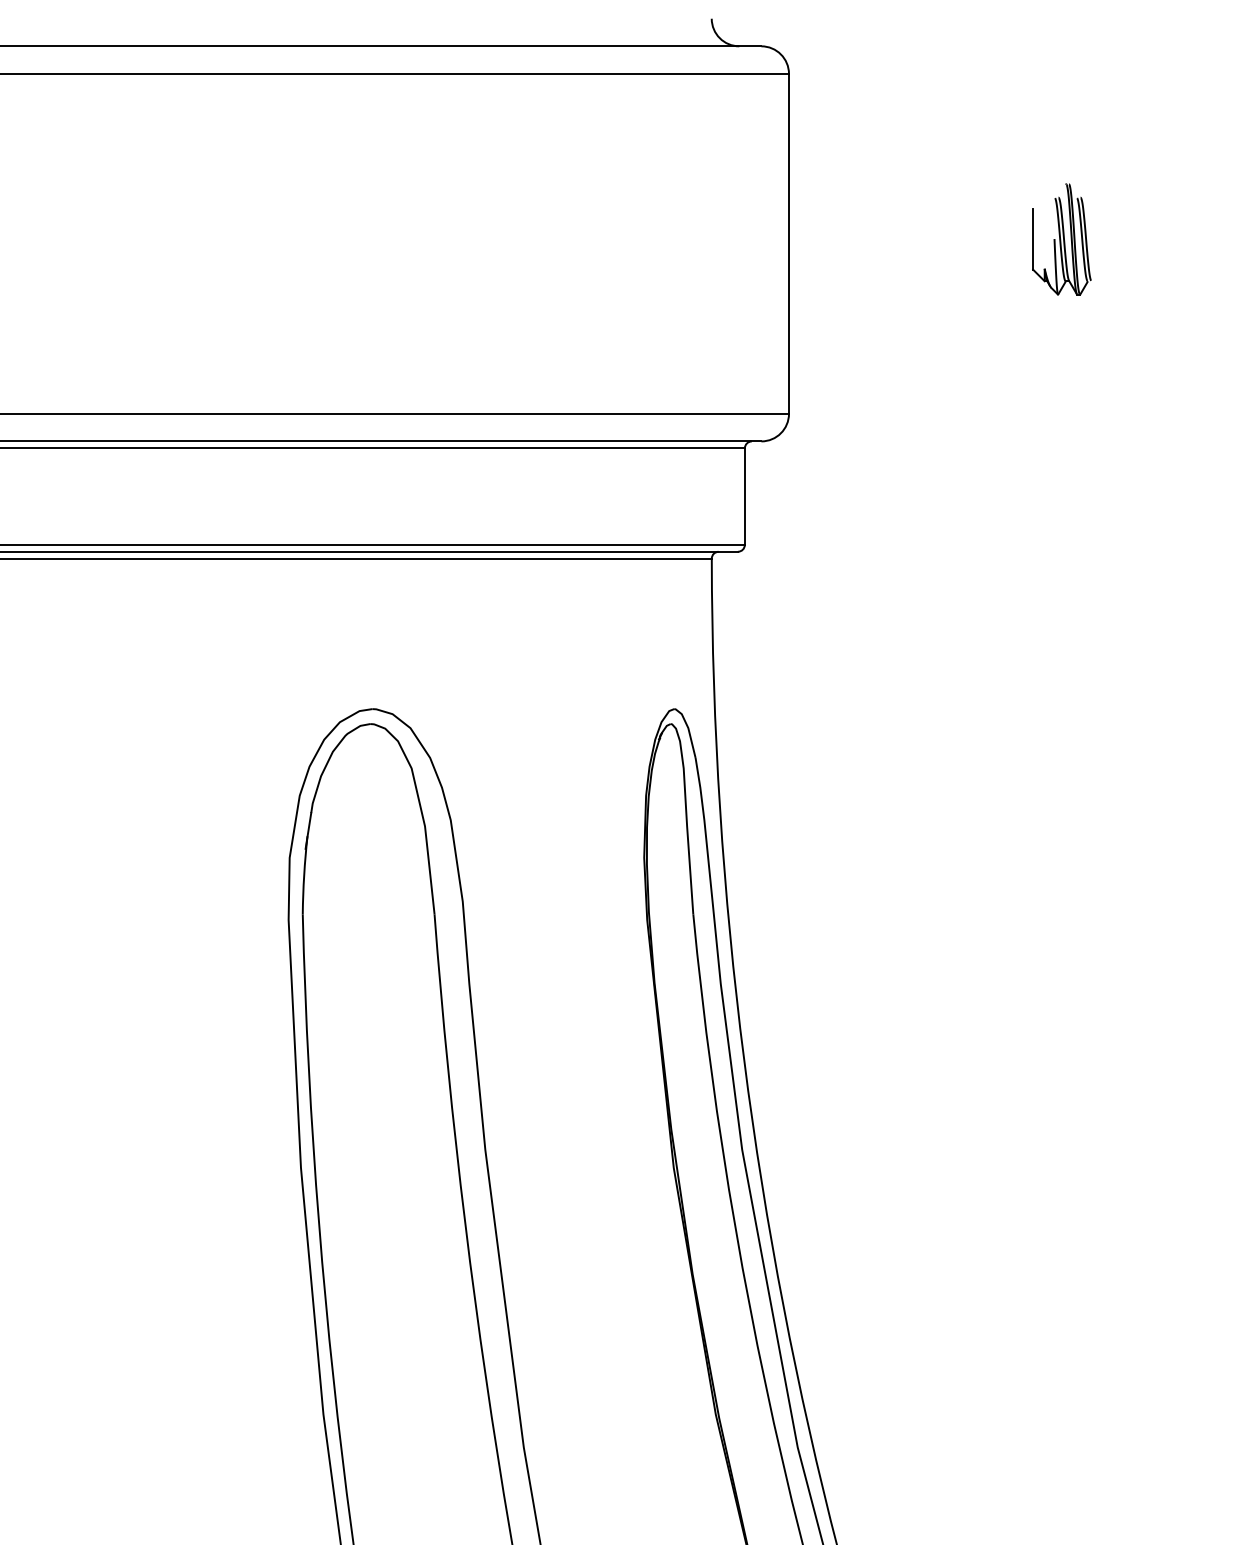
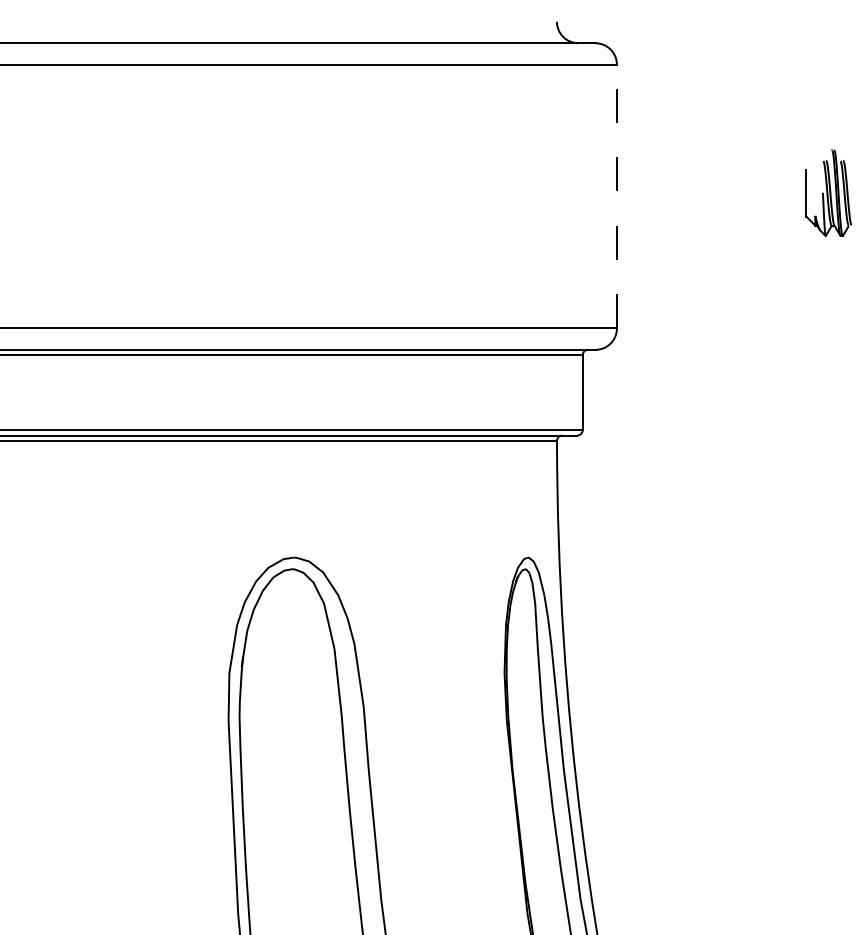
line: (789, 243) -> (617, 196), solid -> dashed

